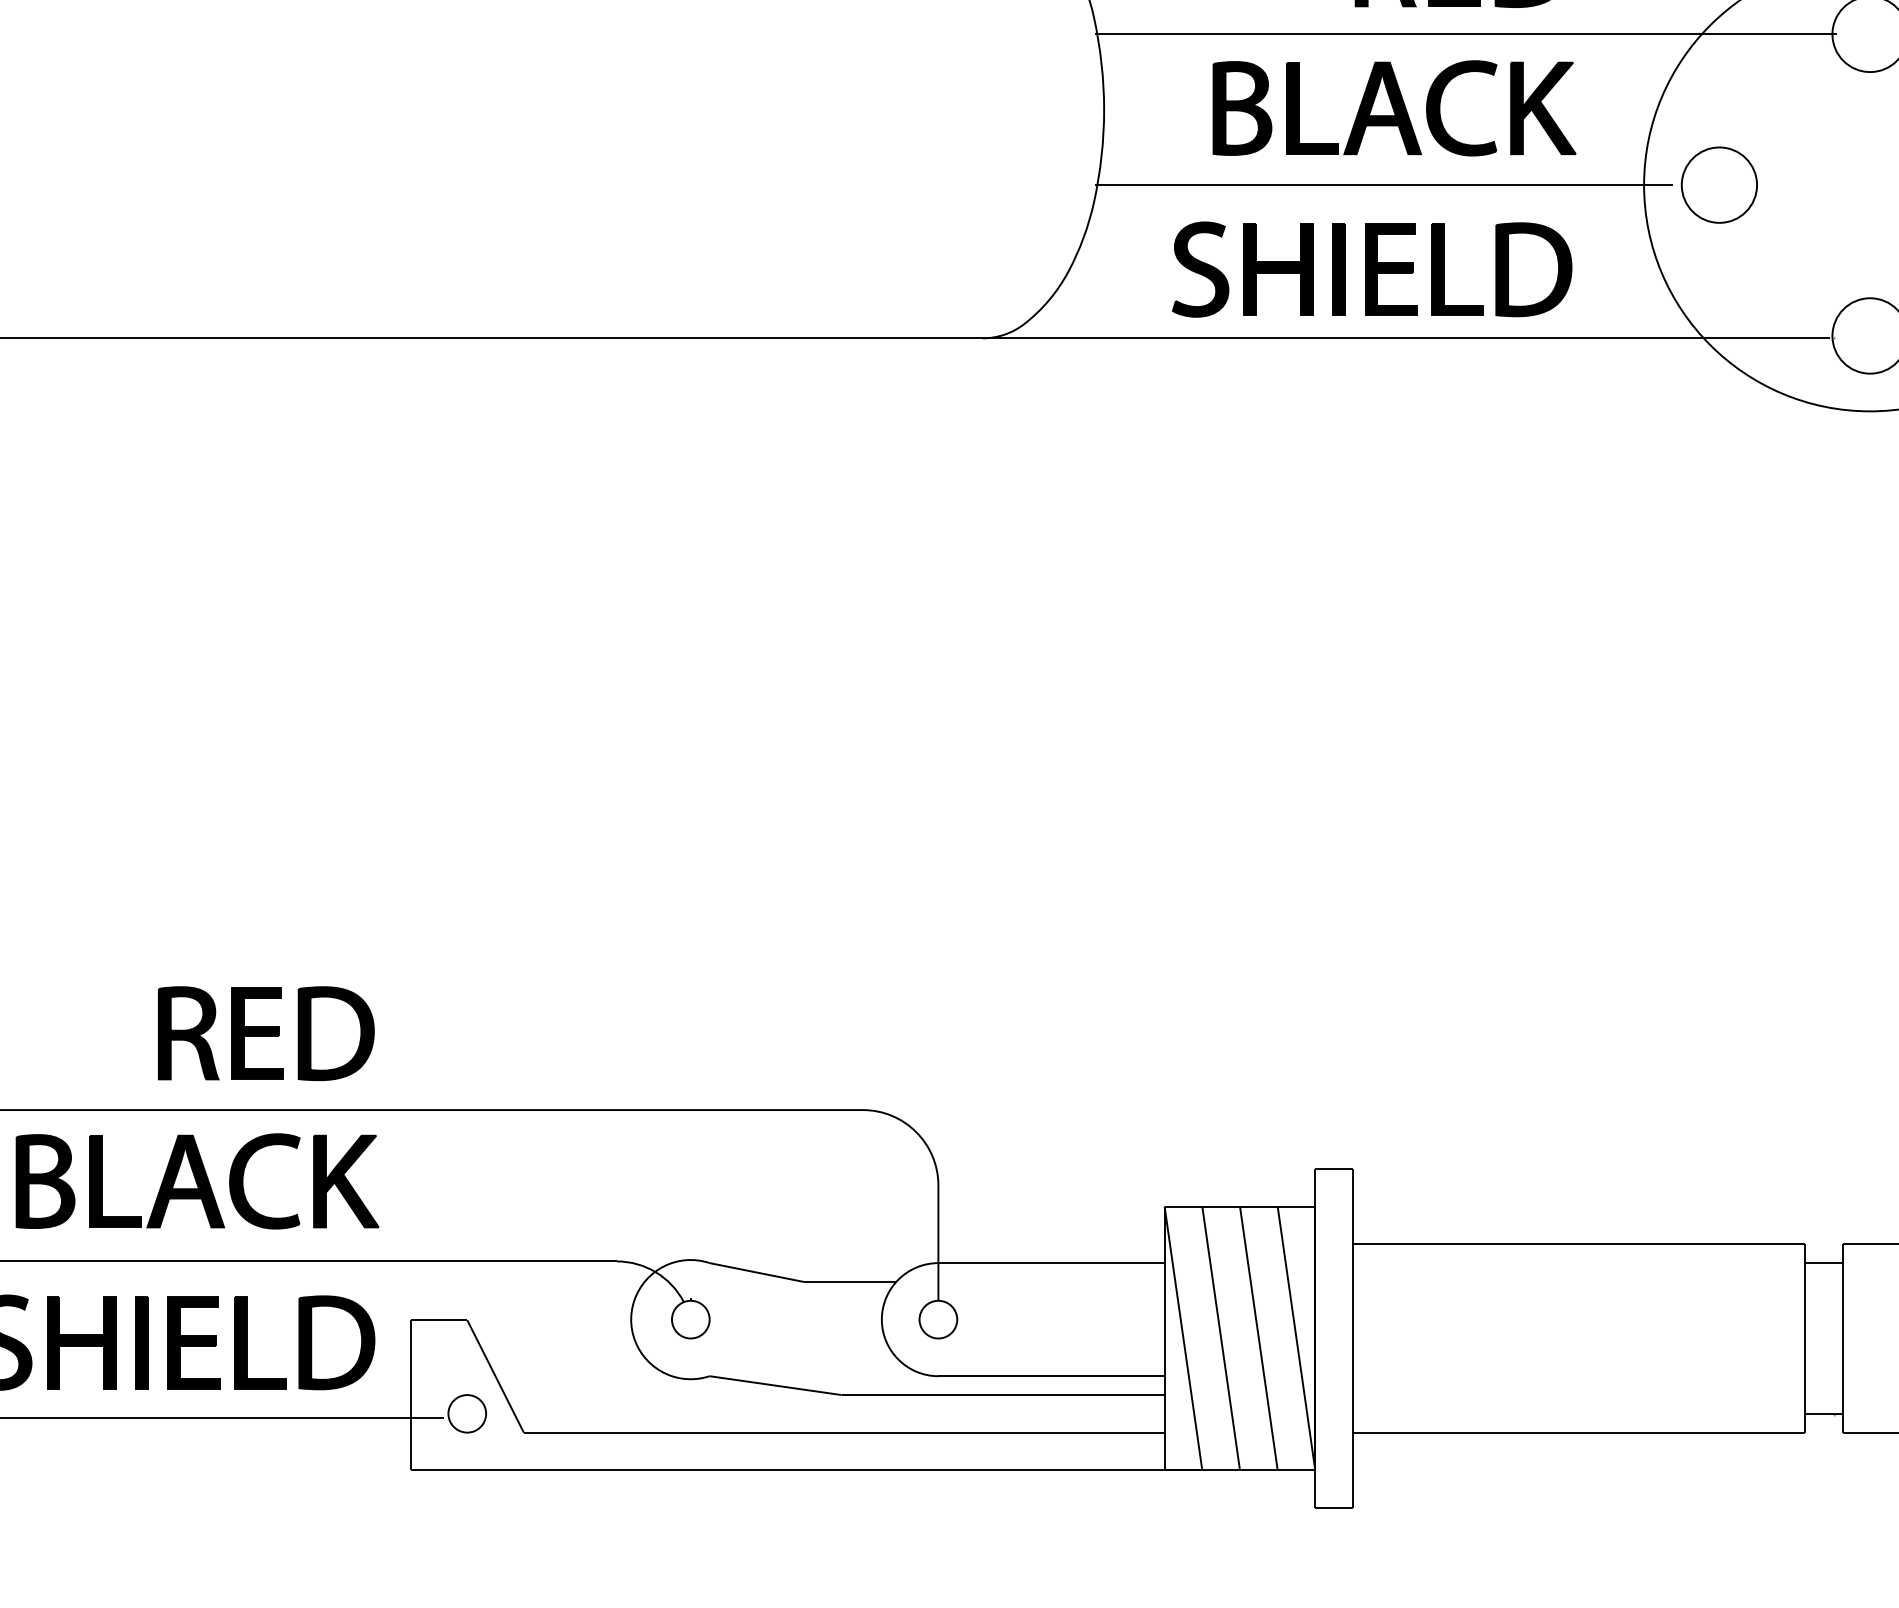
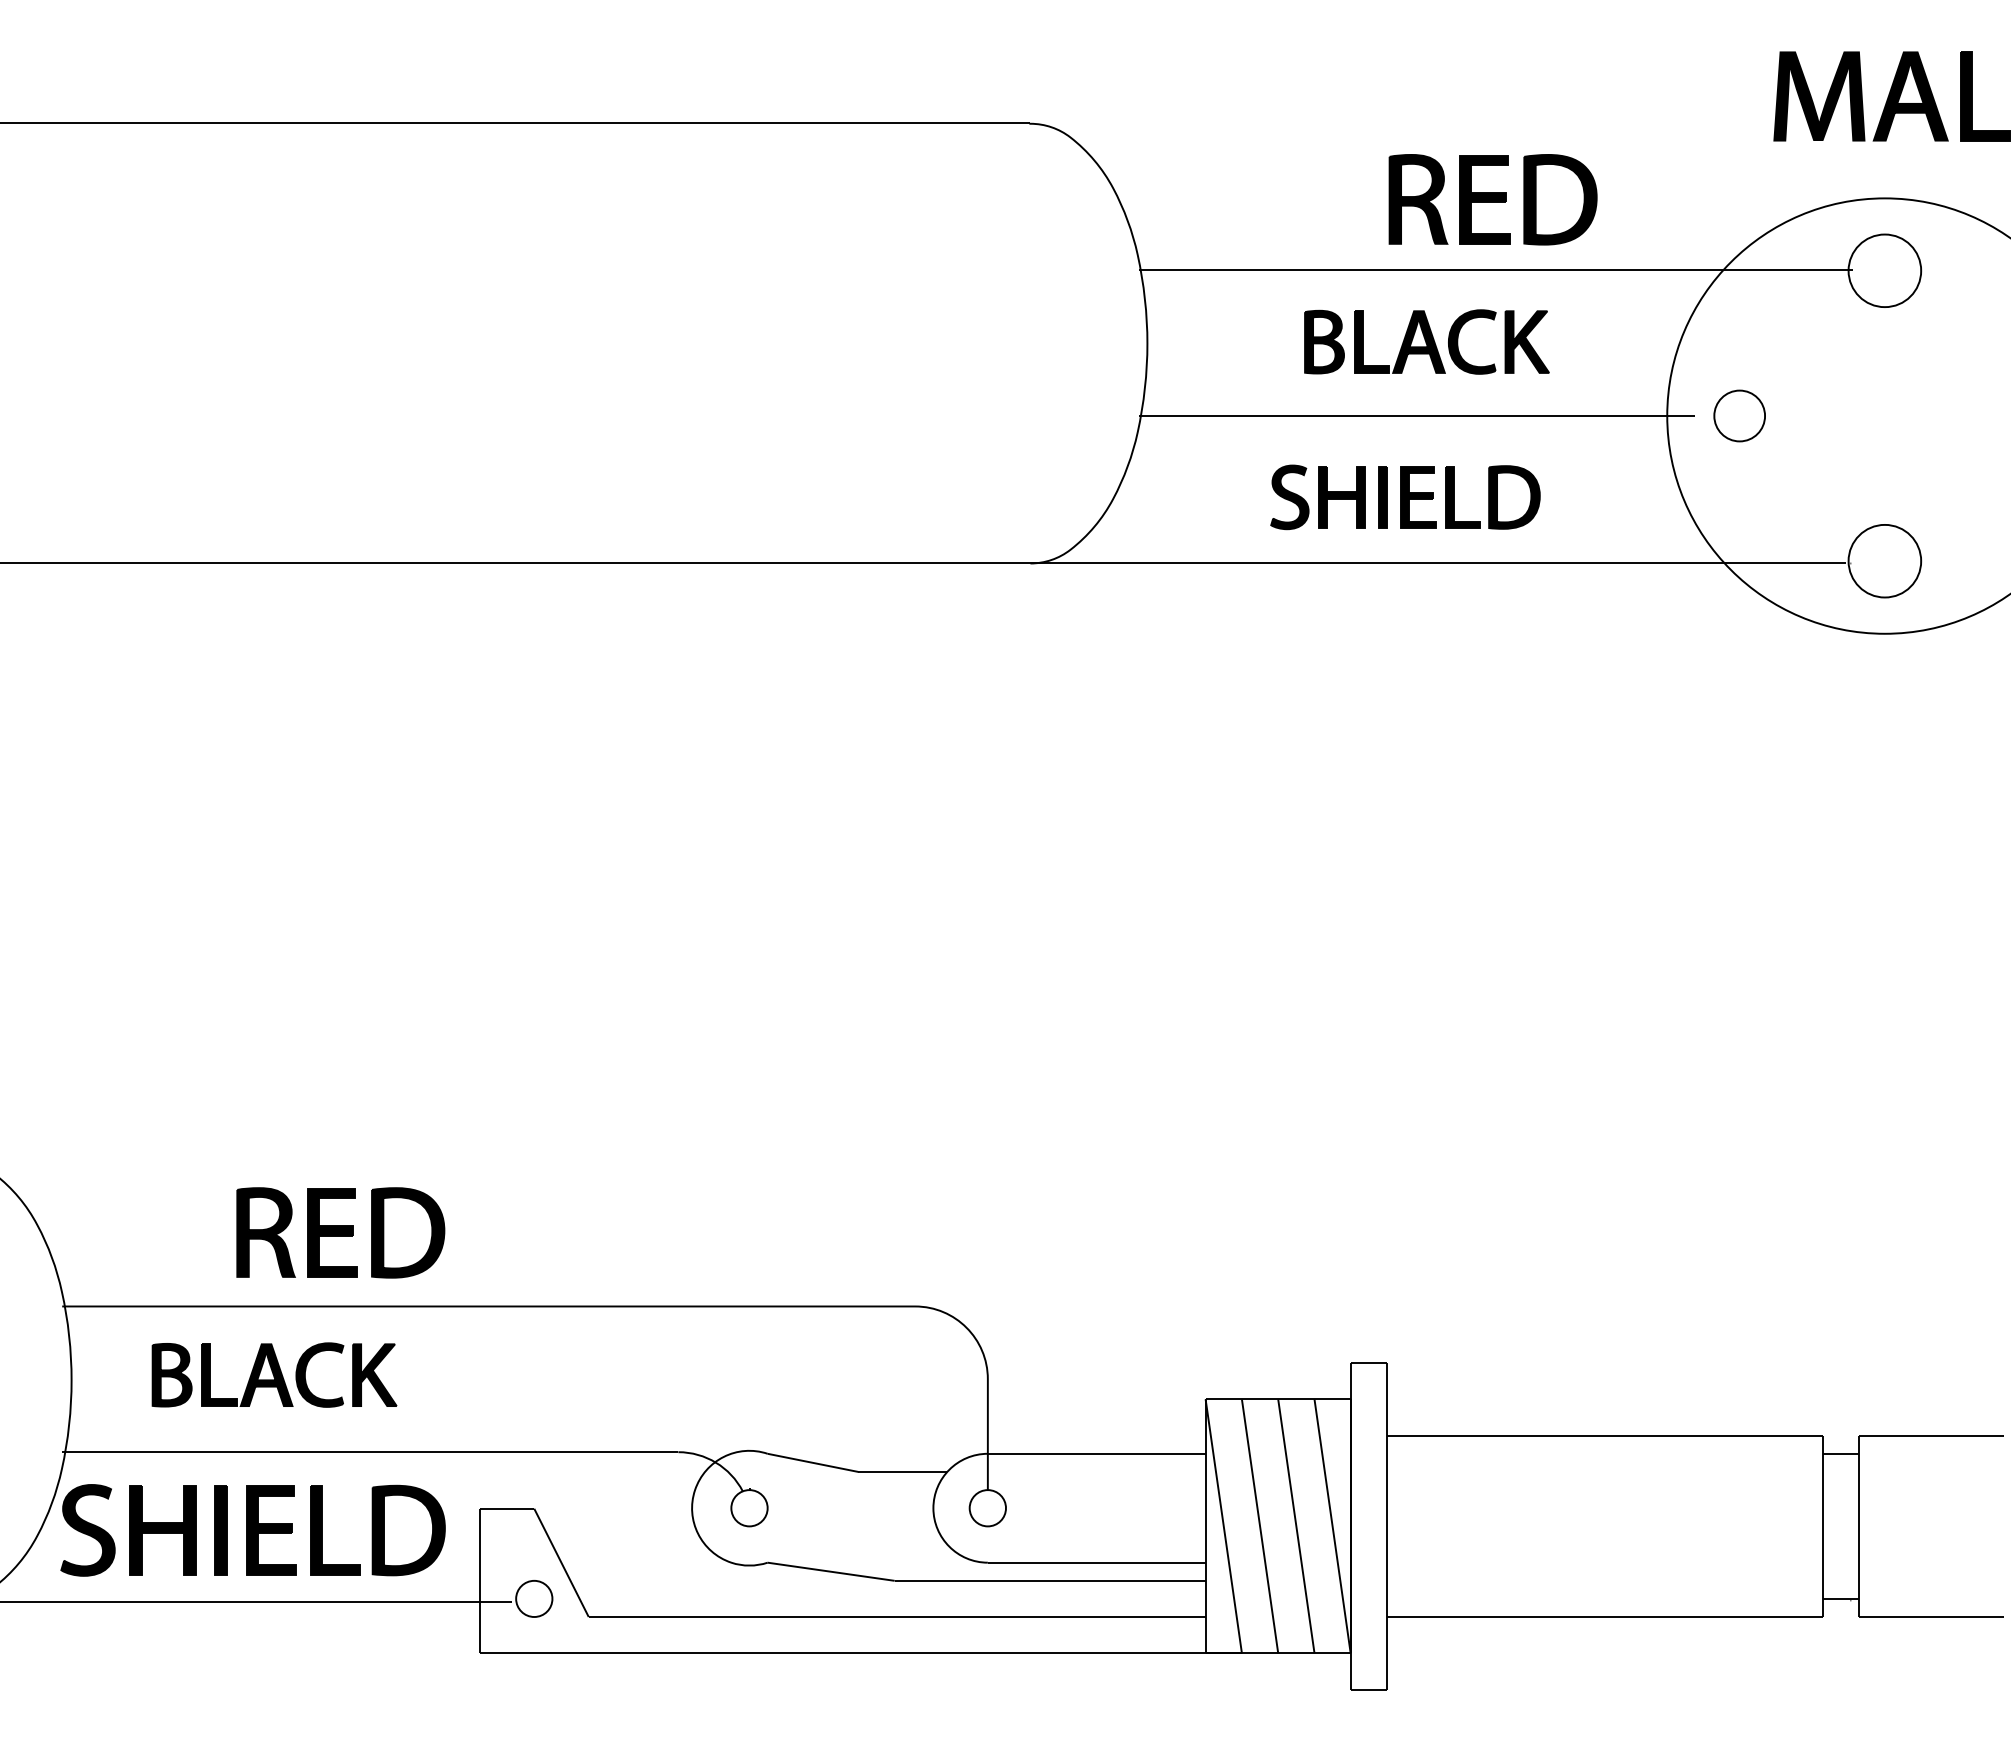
part: (1394, 107) -> (1426, 341), size x0.7
part: (1719, 184) -> (1739, 415), size x0.7
part: (1372, 269) -> (1405, 497), size x0.7
part: (197, 1180) -> (274, 1374), size x0.7

